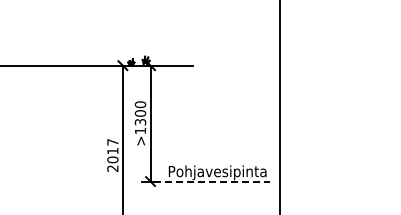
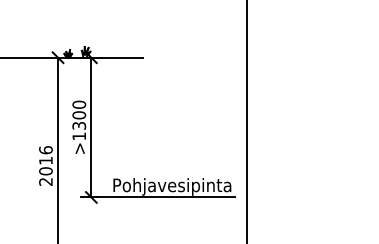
text: (112, 142) -> (45, 150), 2017 -> 2016
line: (212, 181) -> (166, 197), dashed -> solid

